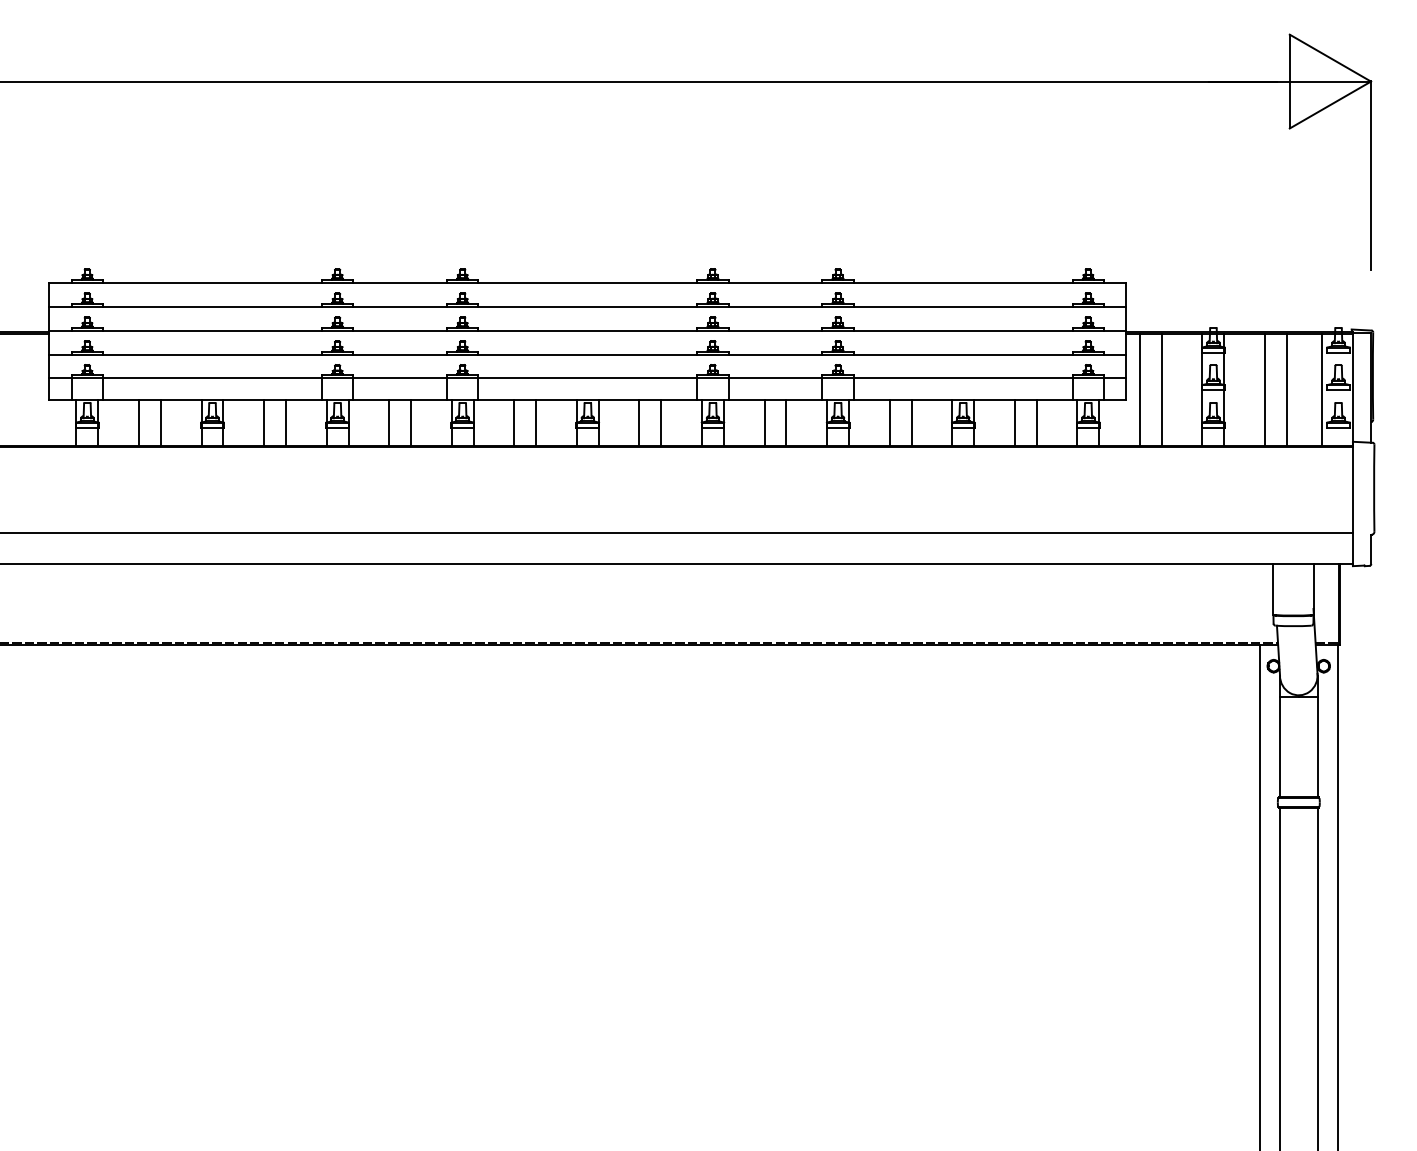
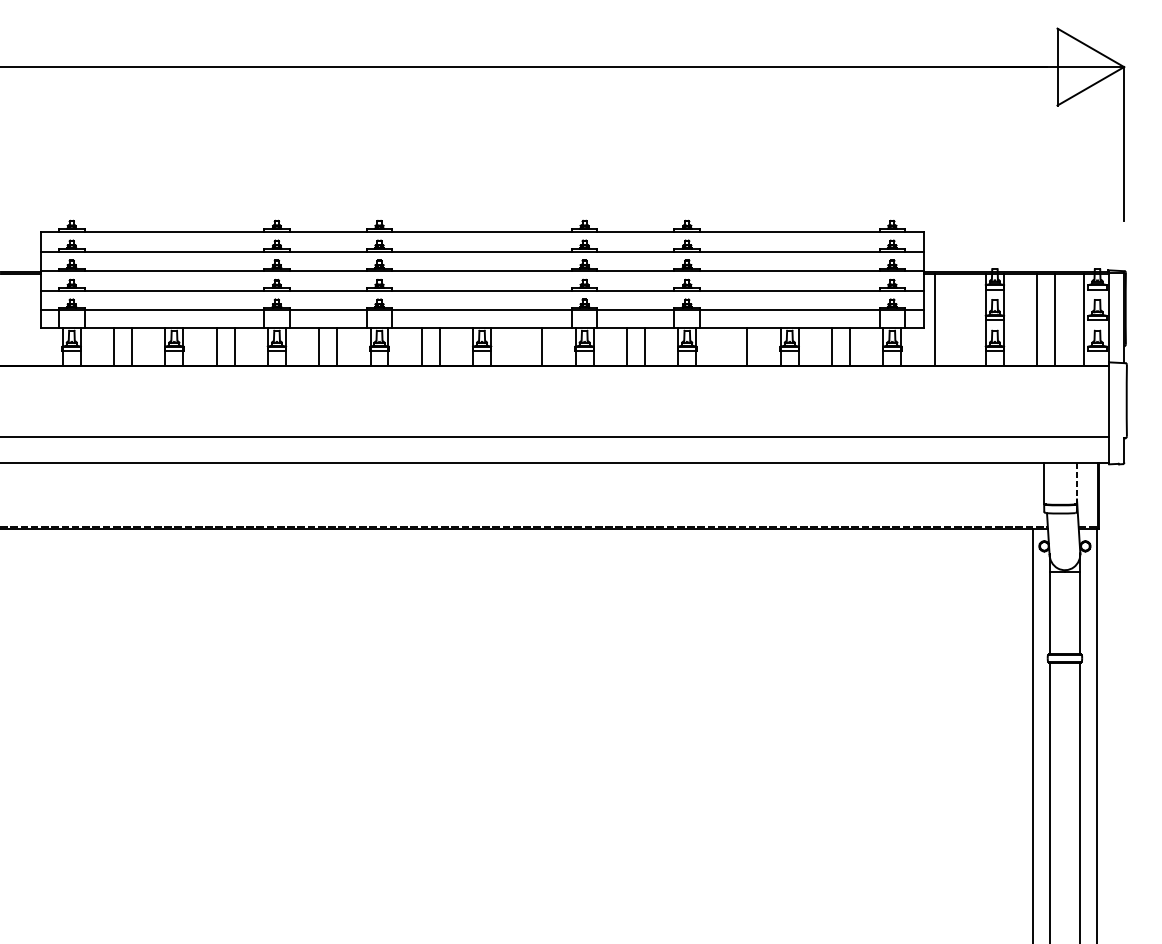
line: (1161, 389) -> (952, 319), removed
line: (639, 422) -> (524, 346), removed
line: (889, 422) -> (729, 346), removed
line: (1313, 590) -> (1076, 484), solid -> dashed

